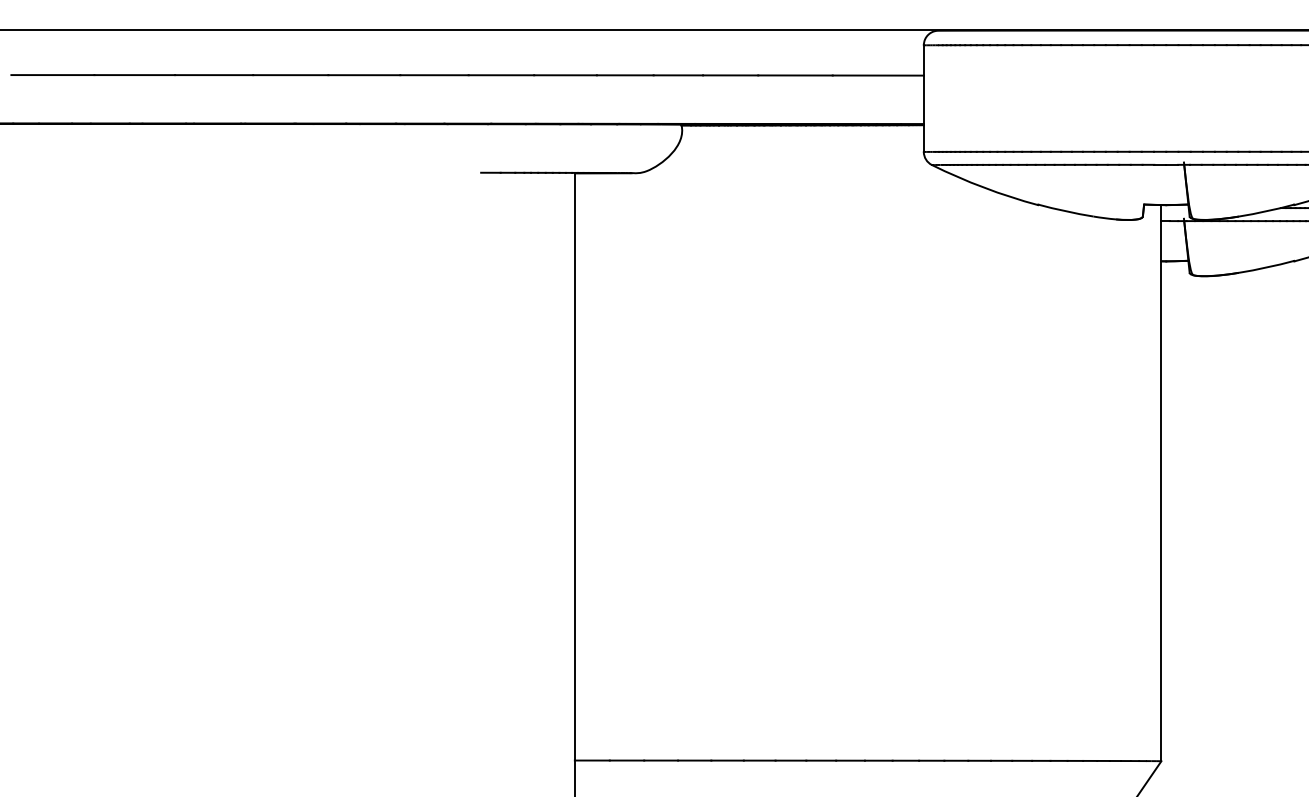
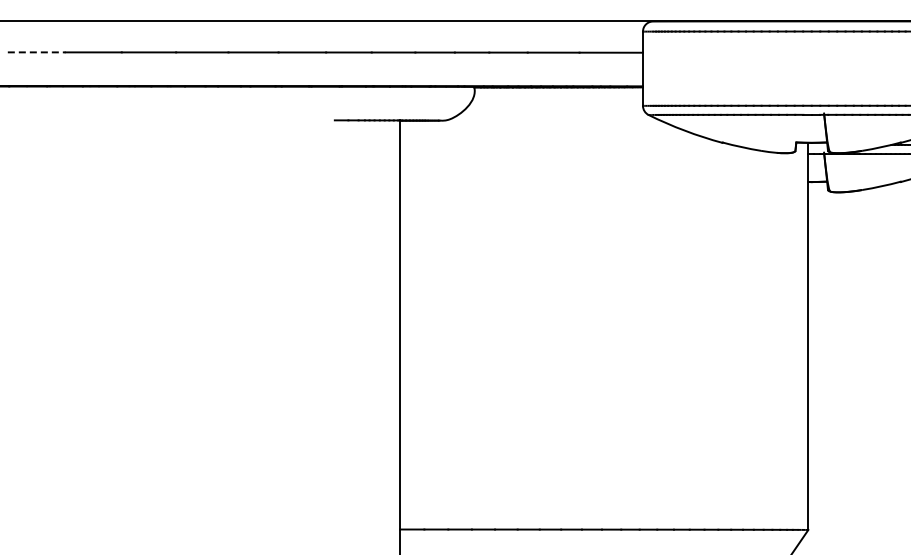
line: (52, 75) -> (36, 52), solid -> dashed

